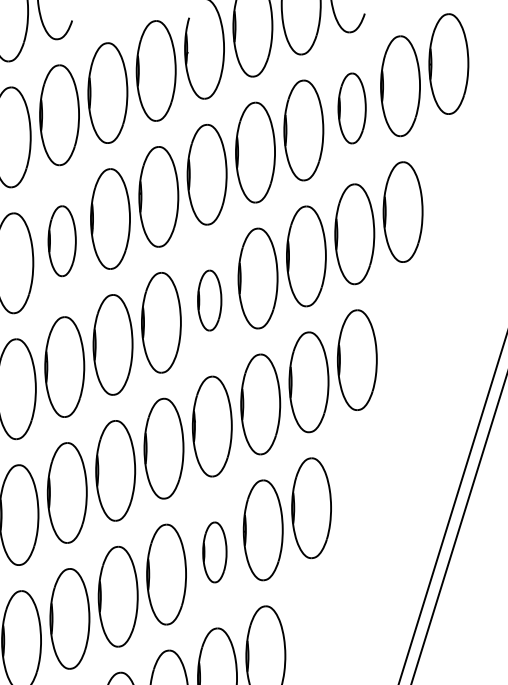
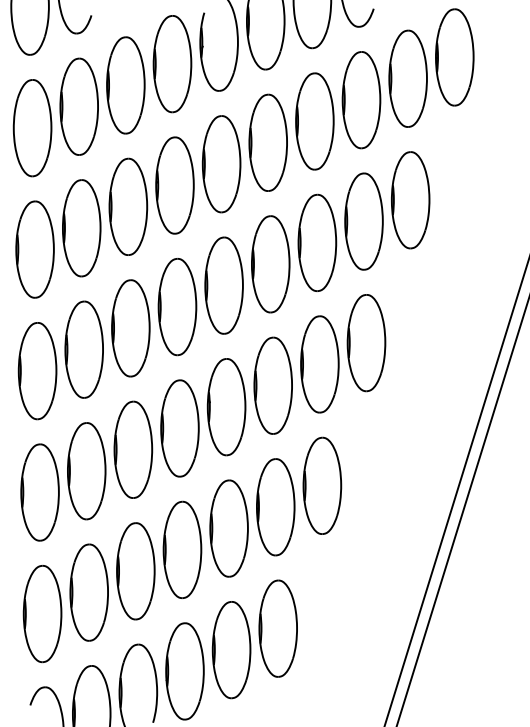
part: (352, 108) -> (361, 100), size x1.43
part: (61, 241) -> (81, 228), size x1.43
part: (209, 300) -> (223, 285), size x1.67
part: (214, 552) -> (228, 528), size x1.67

